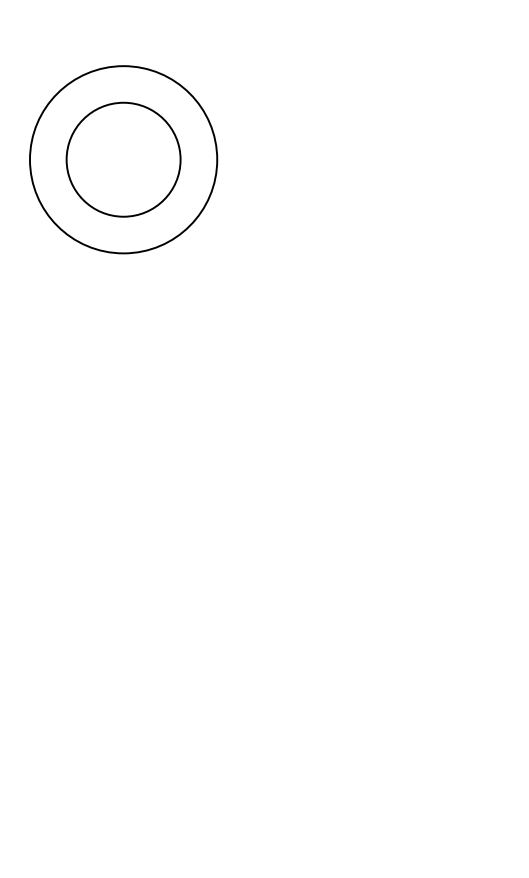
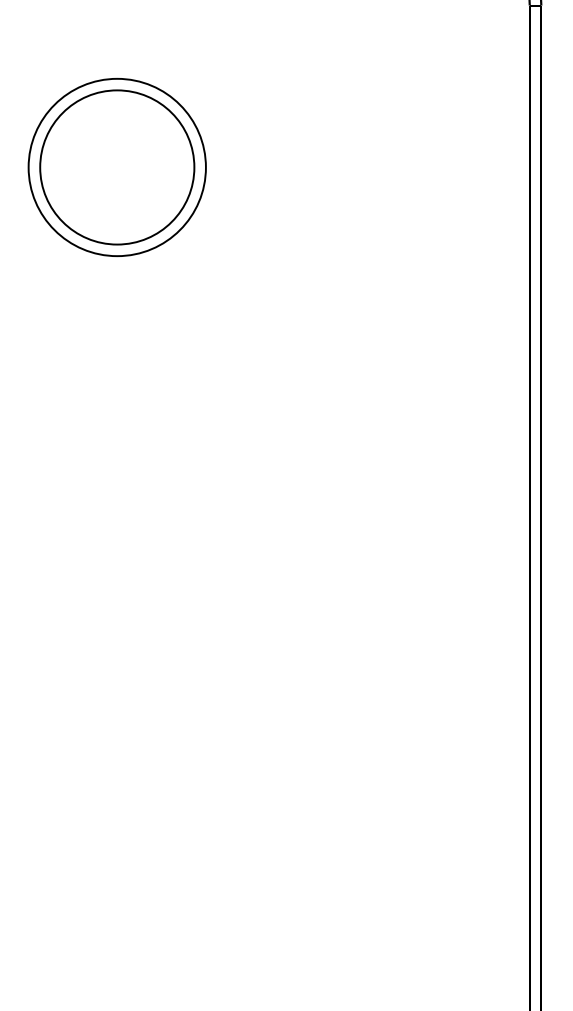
circle: (123, 159) -> (117, 167), size x1.43

